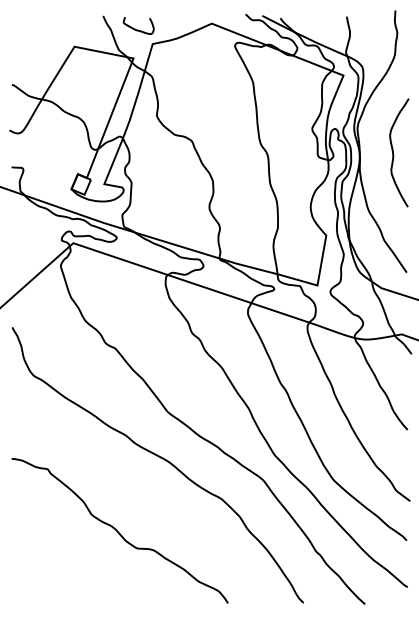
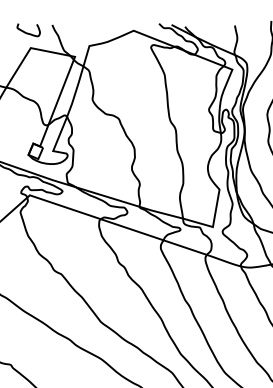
curve: (138, 29) -> (28, 32), moved

